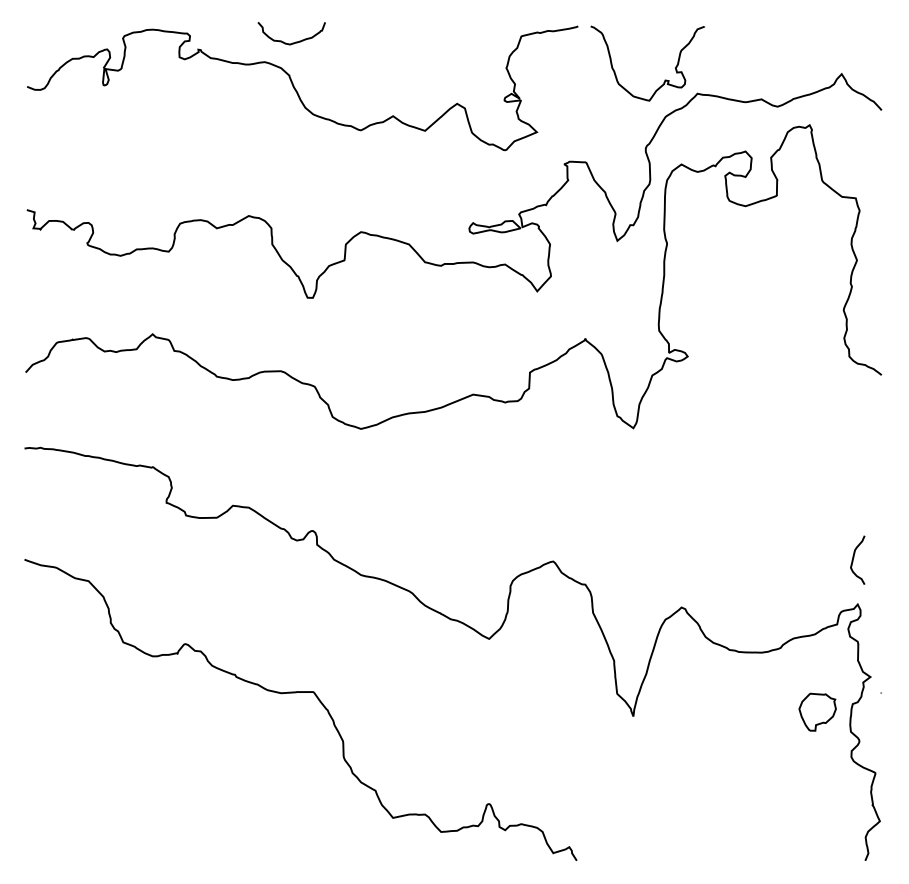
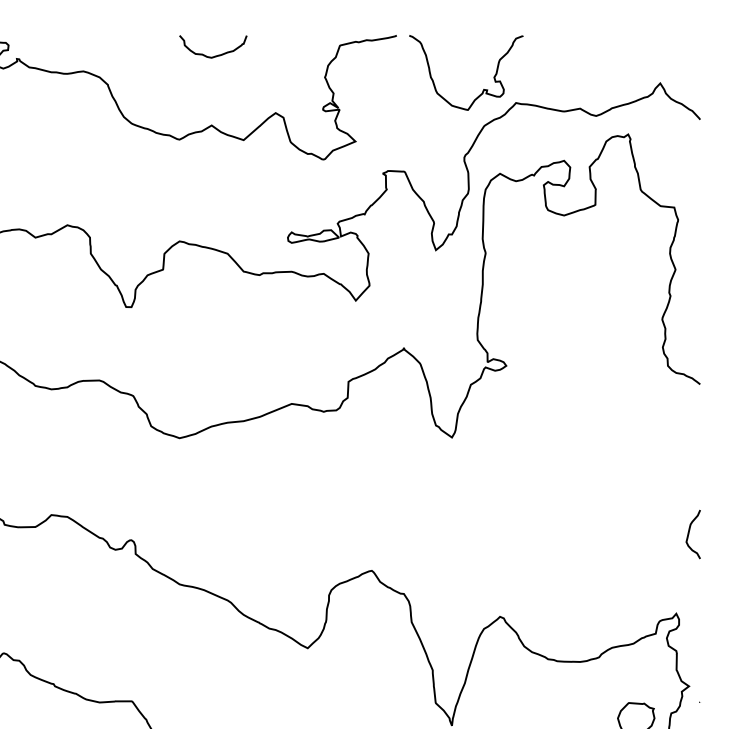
curve: (295, 41) -> (217, 54), moved
curve: (854, 557) -> (690, 531), moved

